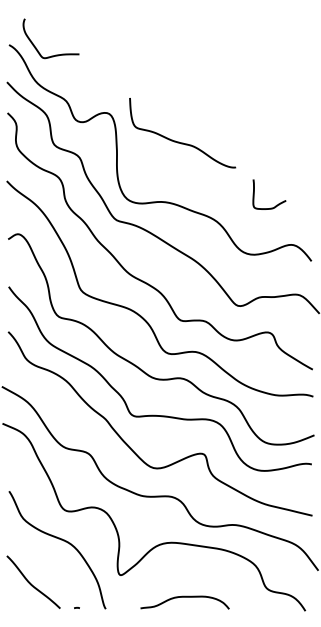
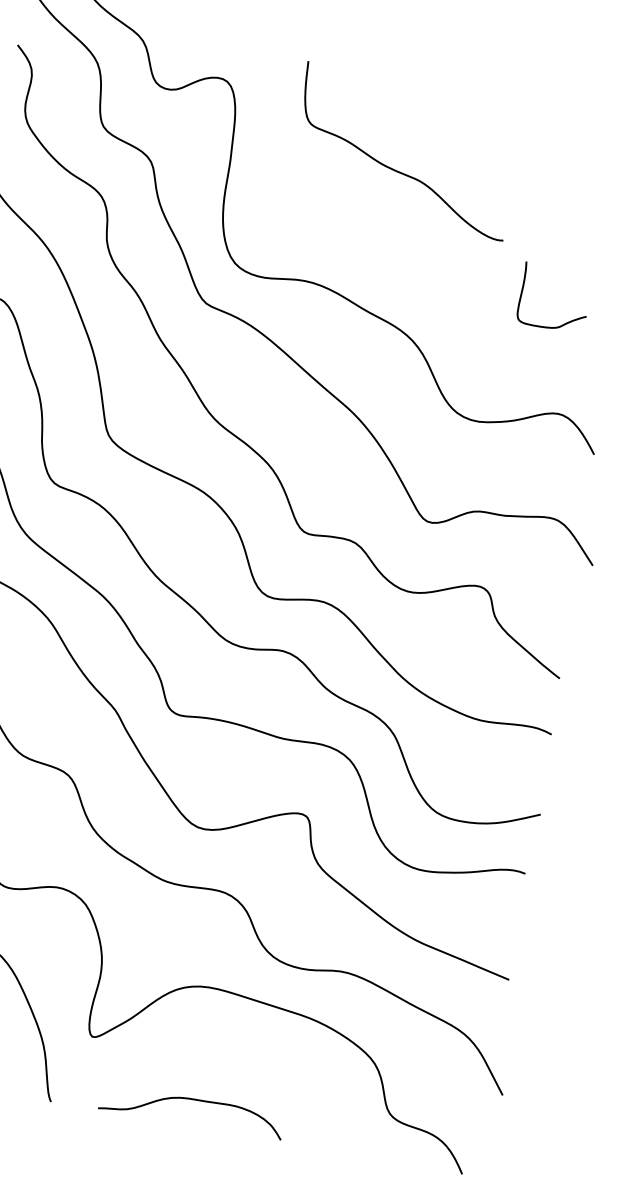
curve: (179, 141) -> (395, 167), moved
curve: (275, 205) -> (562, 322), moved
curve: (184, 597) -> (192, 1100), moved

